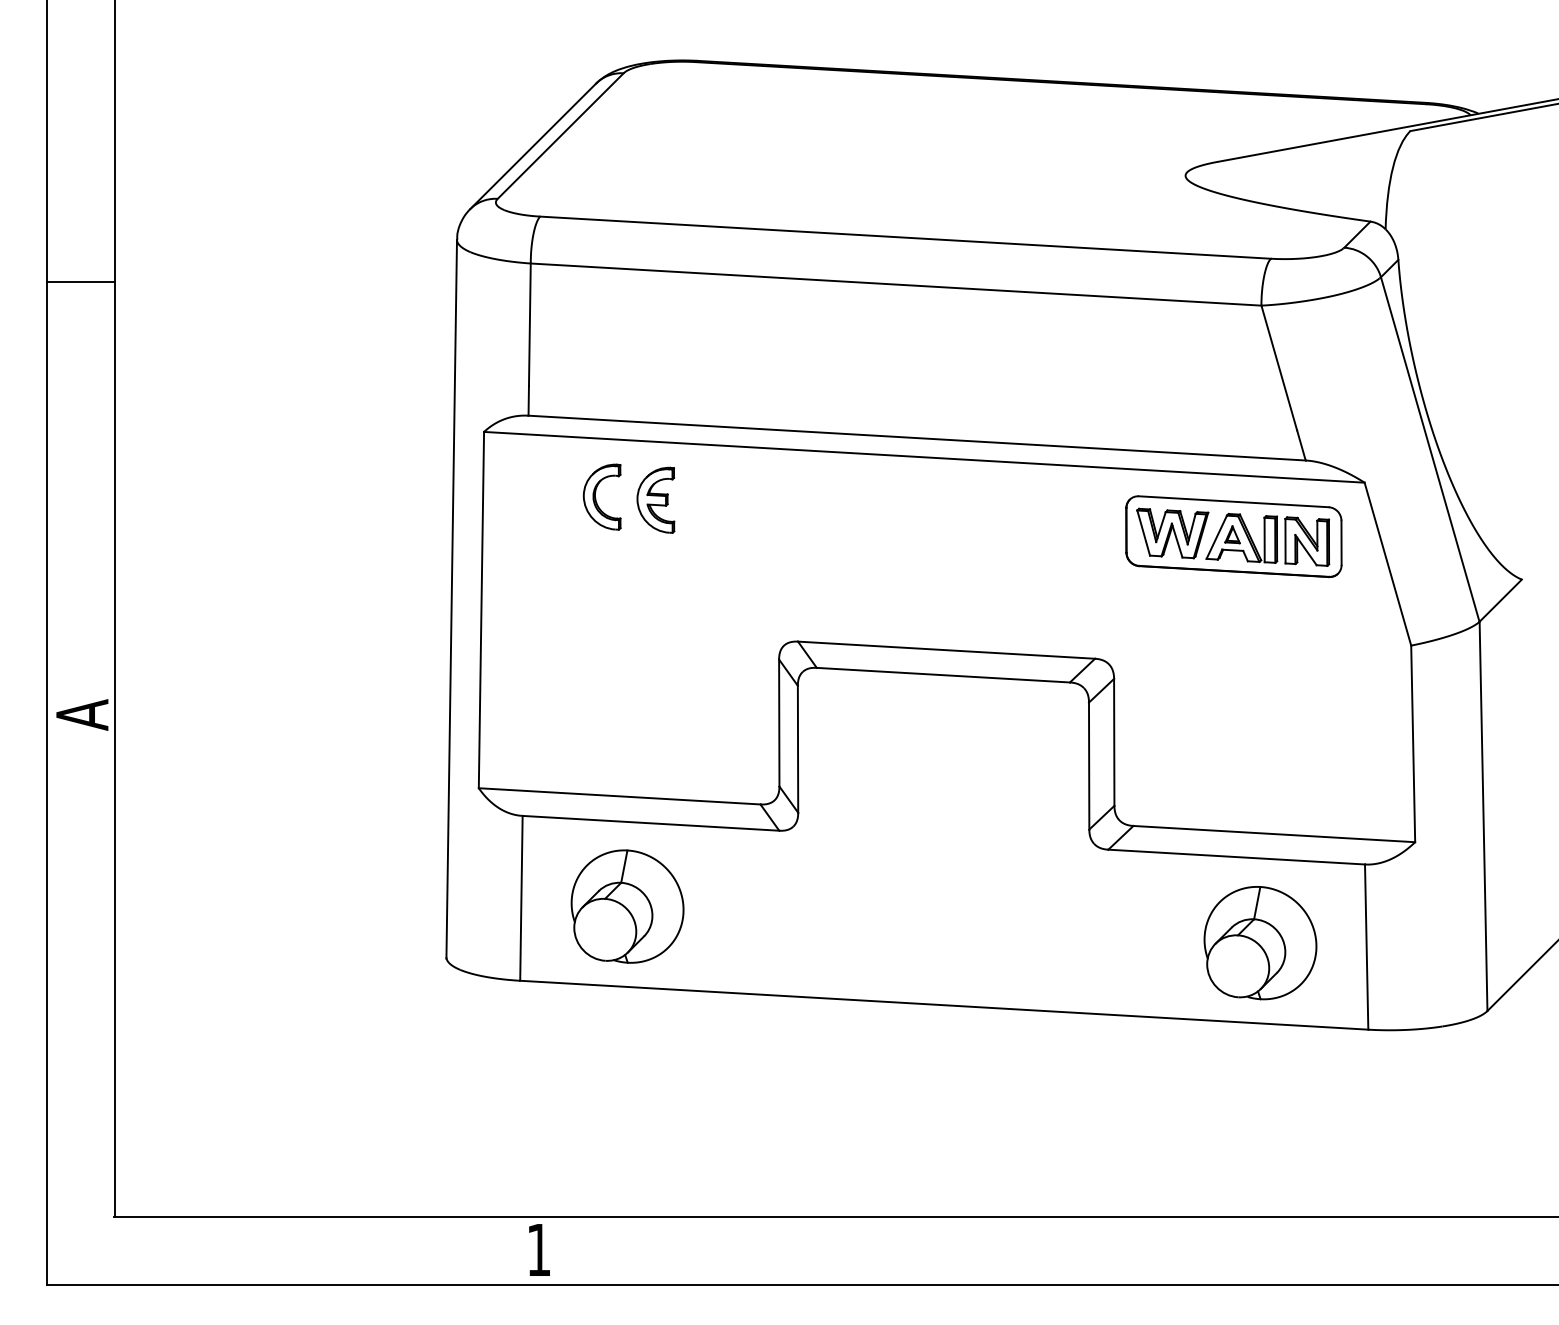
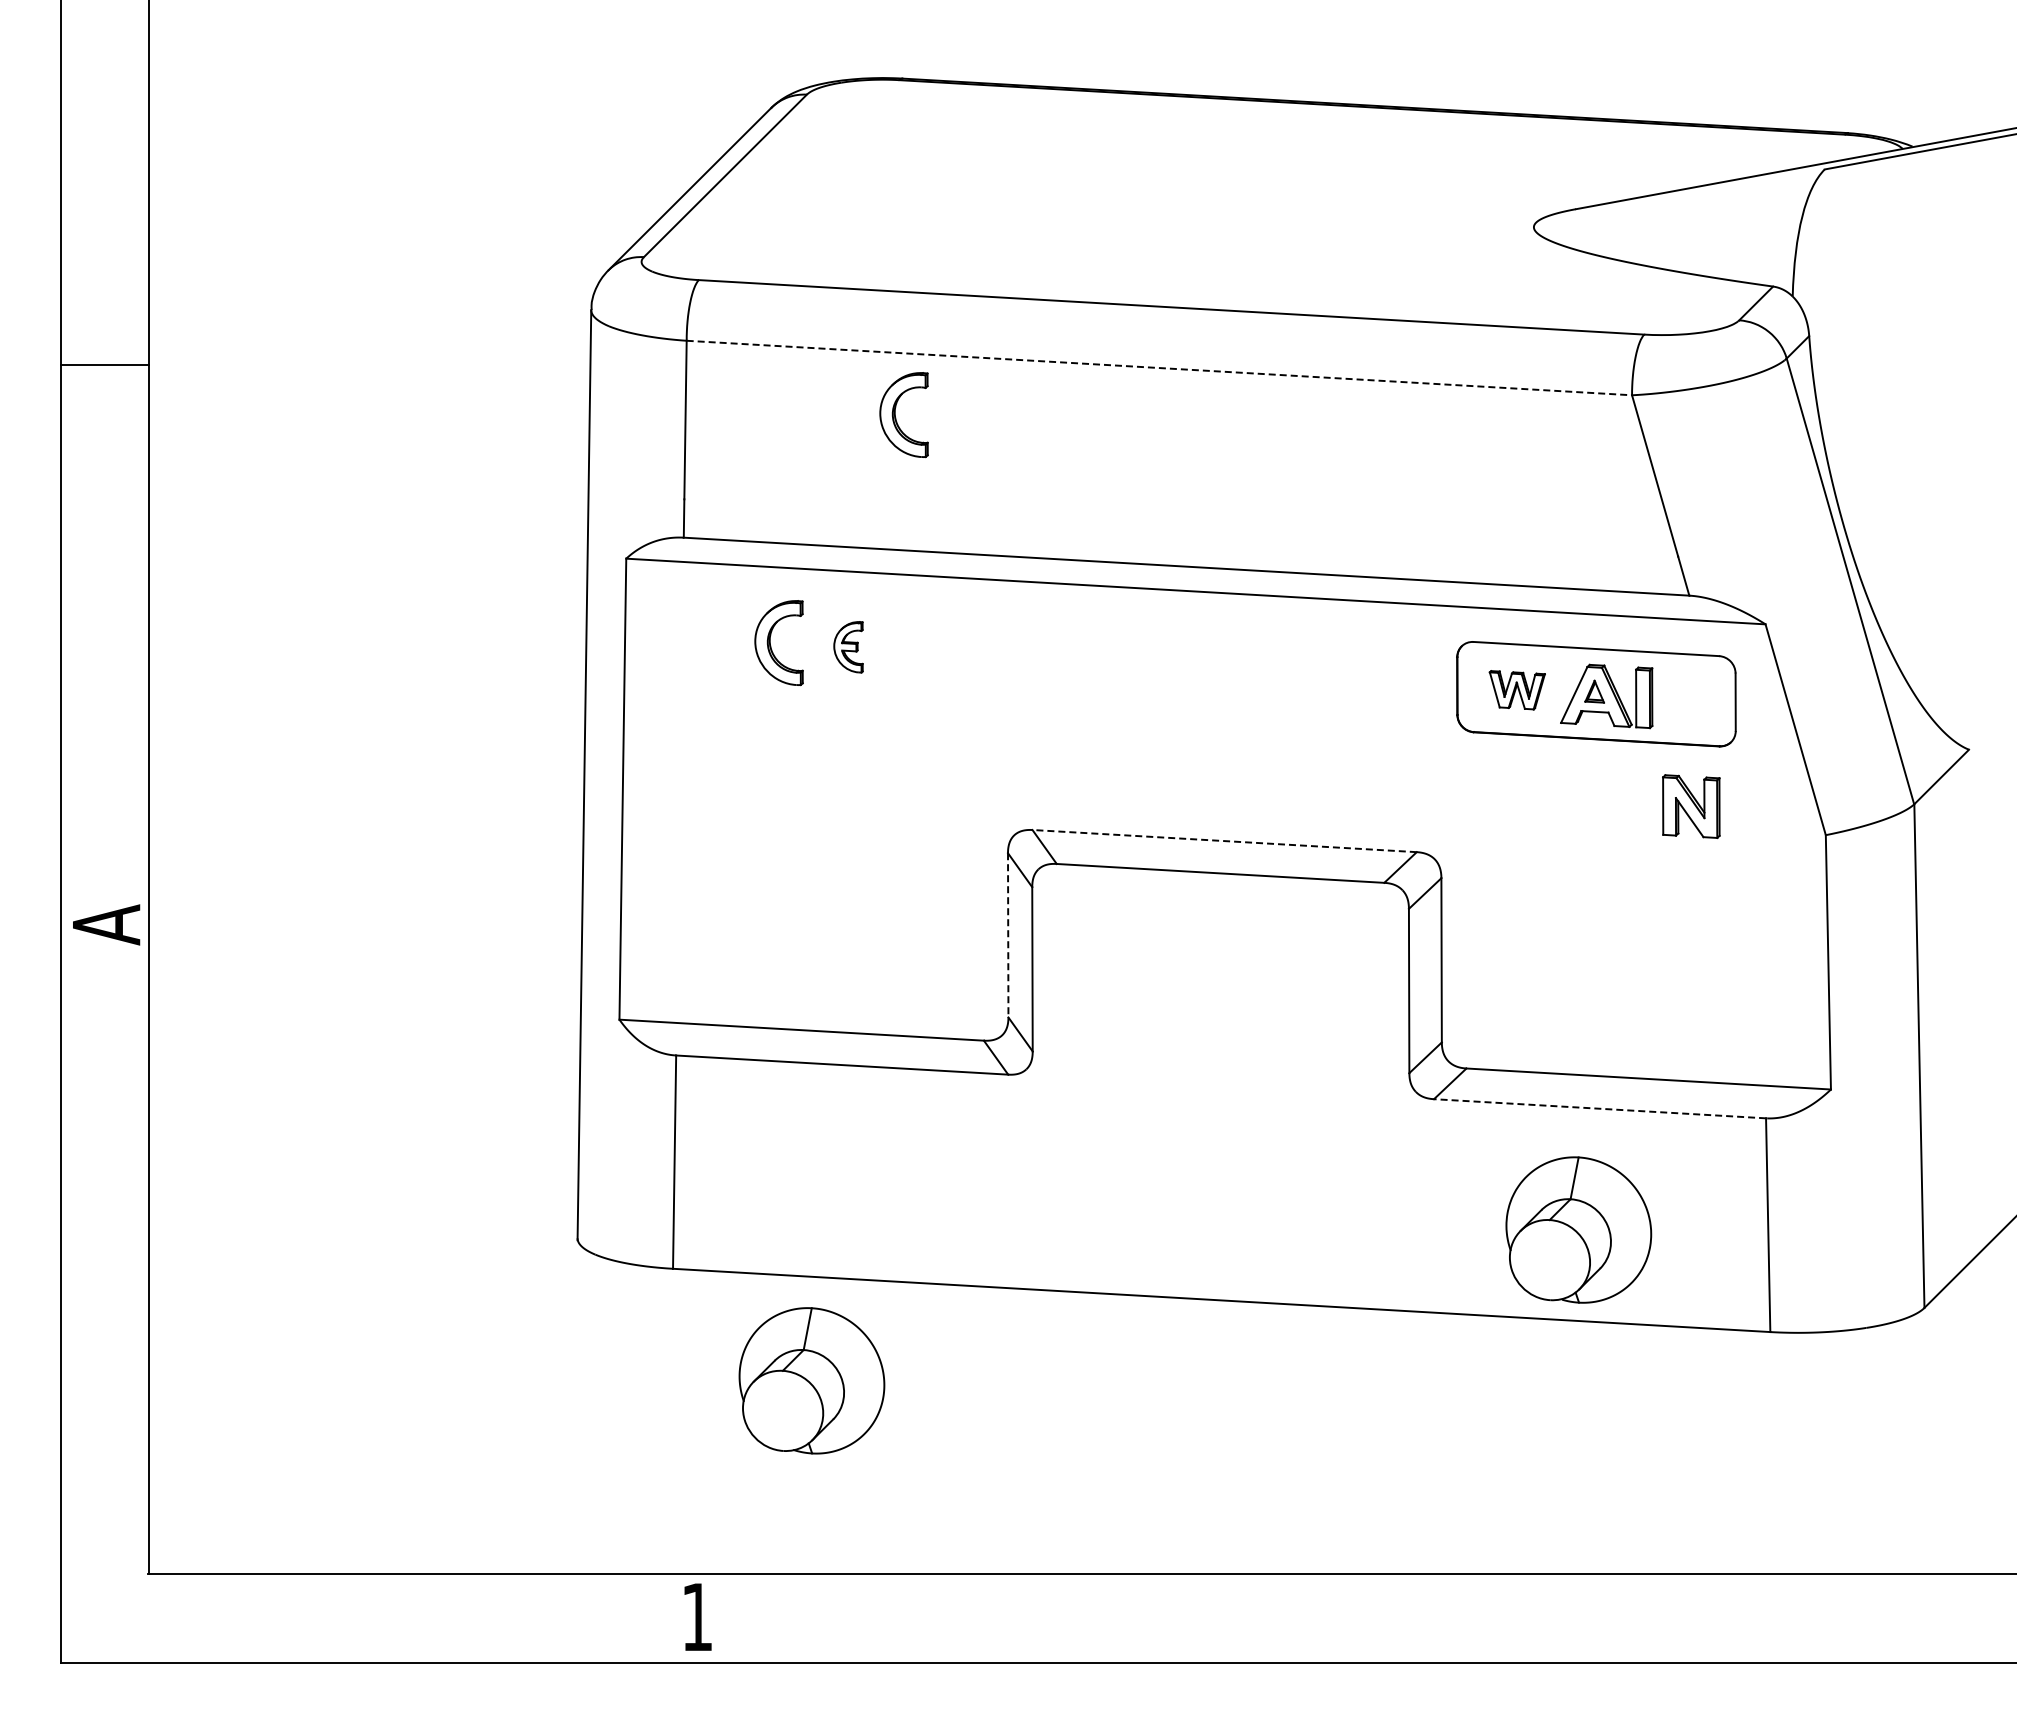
line: (896, 284) -> (1159, 368), solid -> dashed
part: (692, 322) -> (896, 417), added
part: (655, 500) -> (848, 647), size x0.6
part: (1172, 533) -> (1517, 690), size x0.6
part: (1307, 541) -> (1691, 806), moved
line: (946, 650) -> (1224, 841), solid -> dashed
line: (779, 723) -> (1008, 935), solid -> dashed
line: (1236, 856) -> (1599, 1108), solid -> dashed
part: (627, 906) -> (811, 1380), moved
part: (1260, 942) -> (1578, 1229), moved

